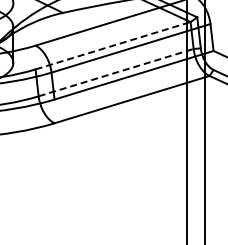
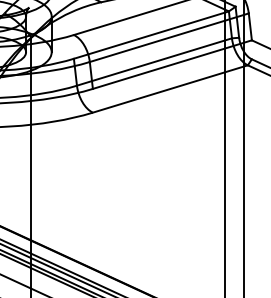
line: (113, 45) -> (151, 34), dashed -> solid
line: (116, 72) -> (154, 61), dashed -> solid

